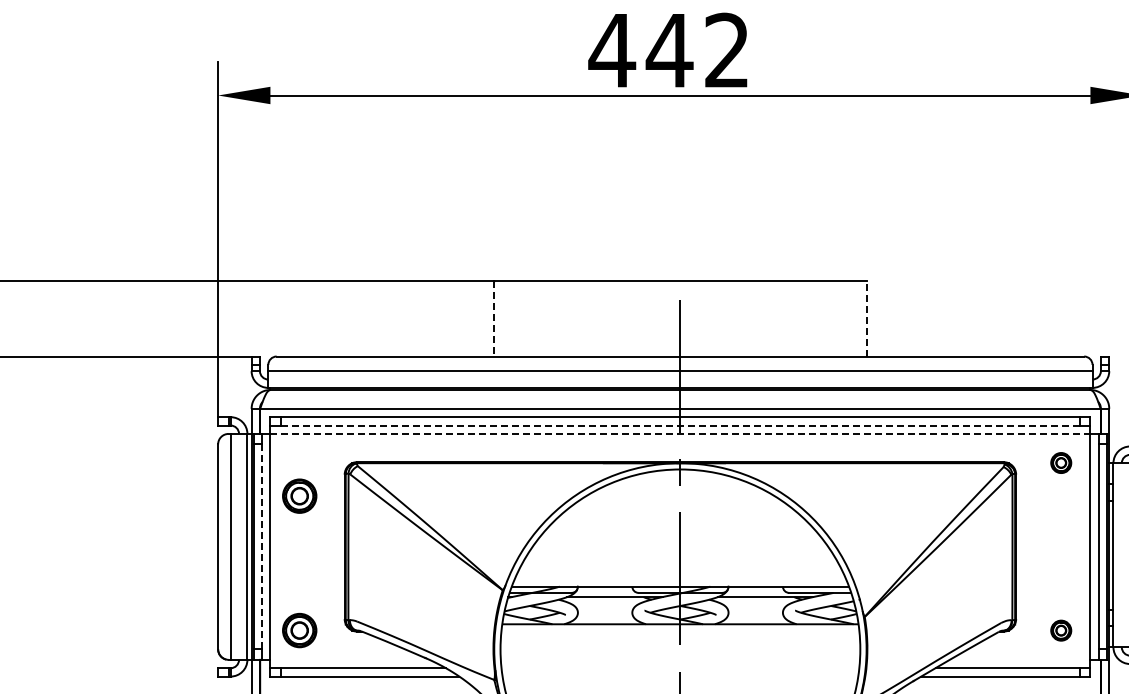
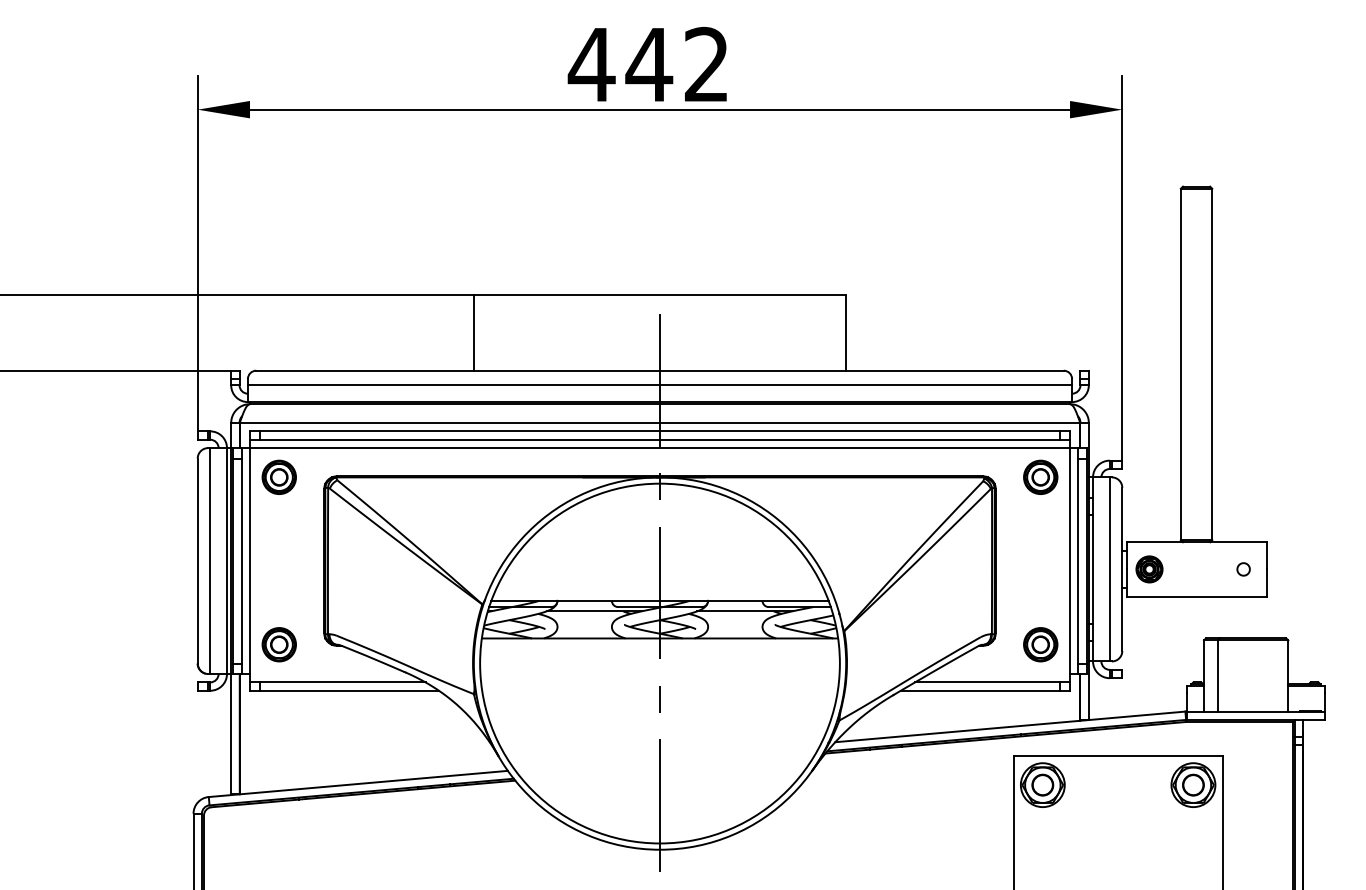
line: (493, 319) -> (473, 333), dashed -> solid
line: (866, 319) -> (846, 333), dashed -> solid
line: (680, 425) -> (660, 439), dashed -> solid
line: (680, 434) -> (660, 448), dashed -> solid
part: (1060, 462) -> (1040, 476), size x1.67
part: (298, 495) -> (278, 476), moved
line: (261, 547) -> (241, 561), dashed -> solid
part: (1060, 630) -> (1040, 644), size x1.67

